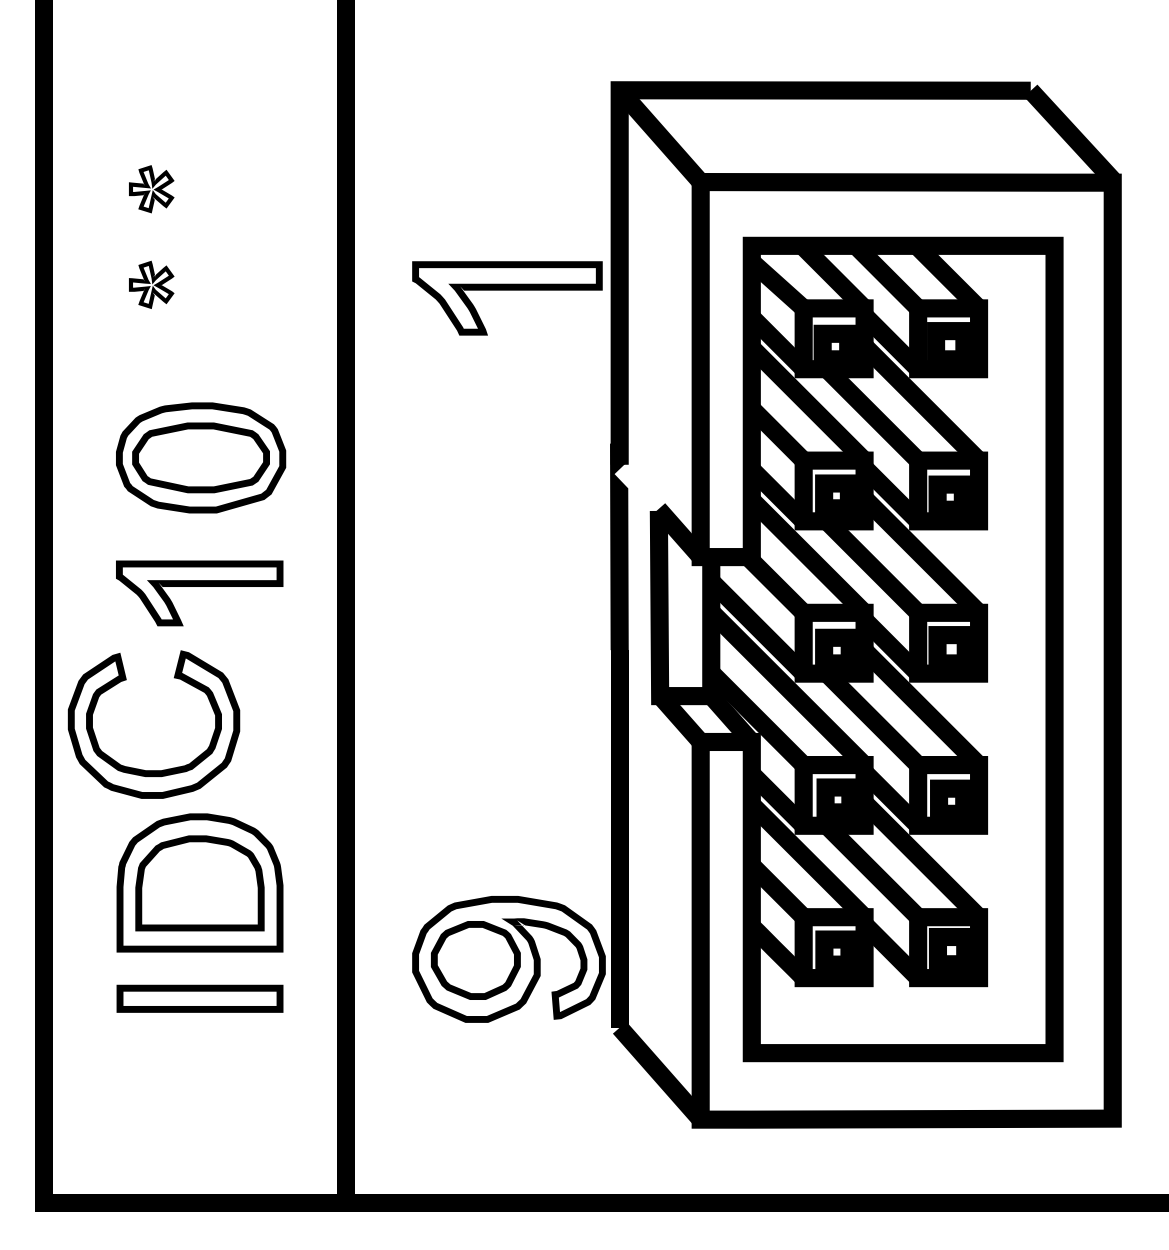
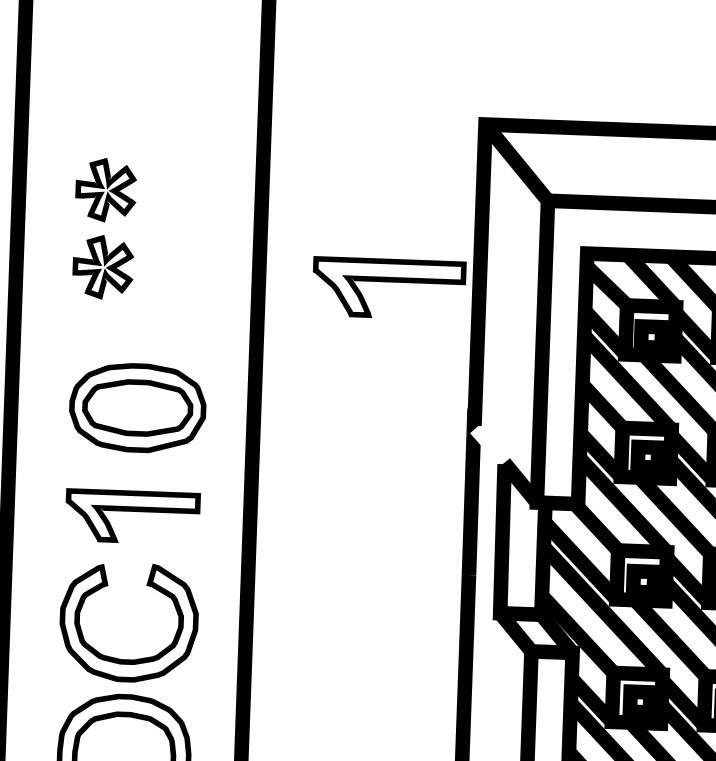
part: (151, 189) -> (105, 190), size x1.67
part: (151, 284) -> (103, 267), size x1.67
part: (153, 770) -> (127, 659), moved

